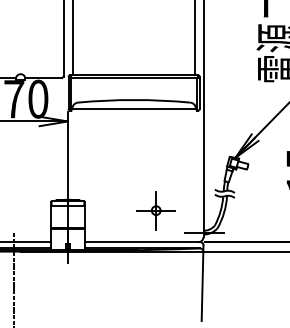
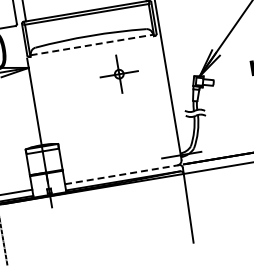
line: (134, 109) -> (92, 45), solid -> dashed
part: (155, 210) -> (118, 74), moved
line: (142, 242) -> (122, 174), solid -> dashed

